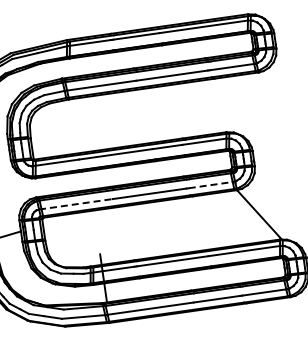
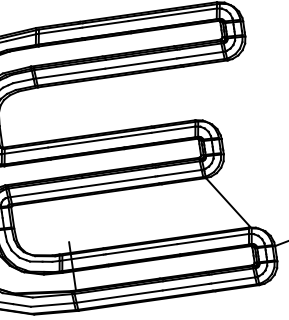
line: (211, 185) -> (180, 173), dashed -> solid
line: (76, 204) -> (45, 192), dashed -> solid

